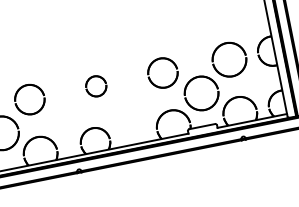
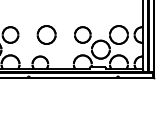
part: (95, 85) -> (46, 34), size x1.67

